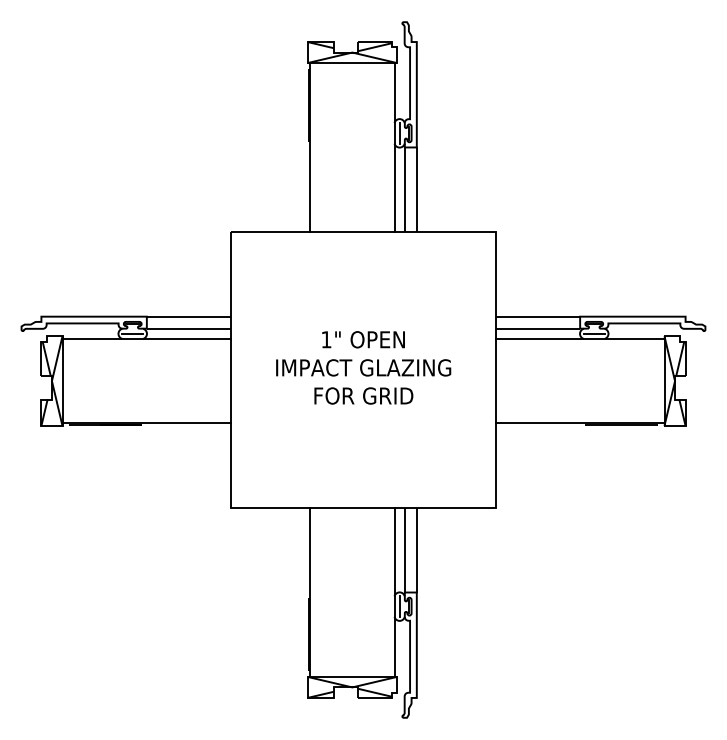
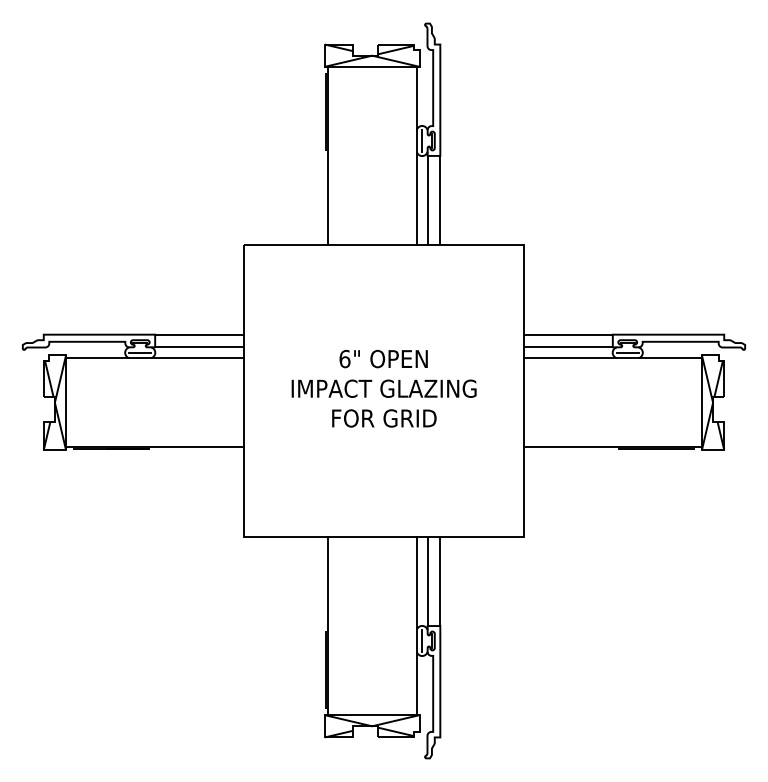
text: (326, 339) -> (344, 358), 1" -> 6"

